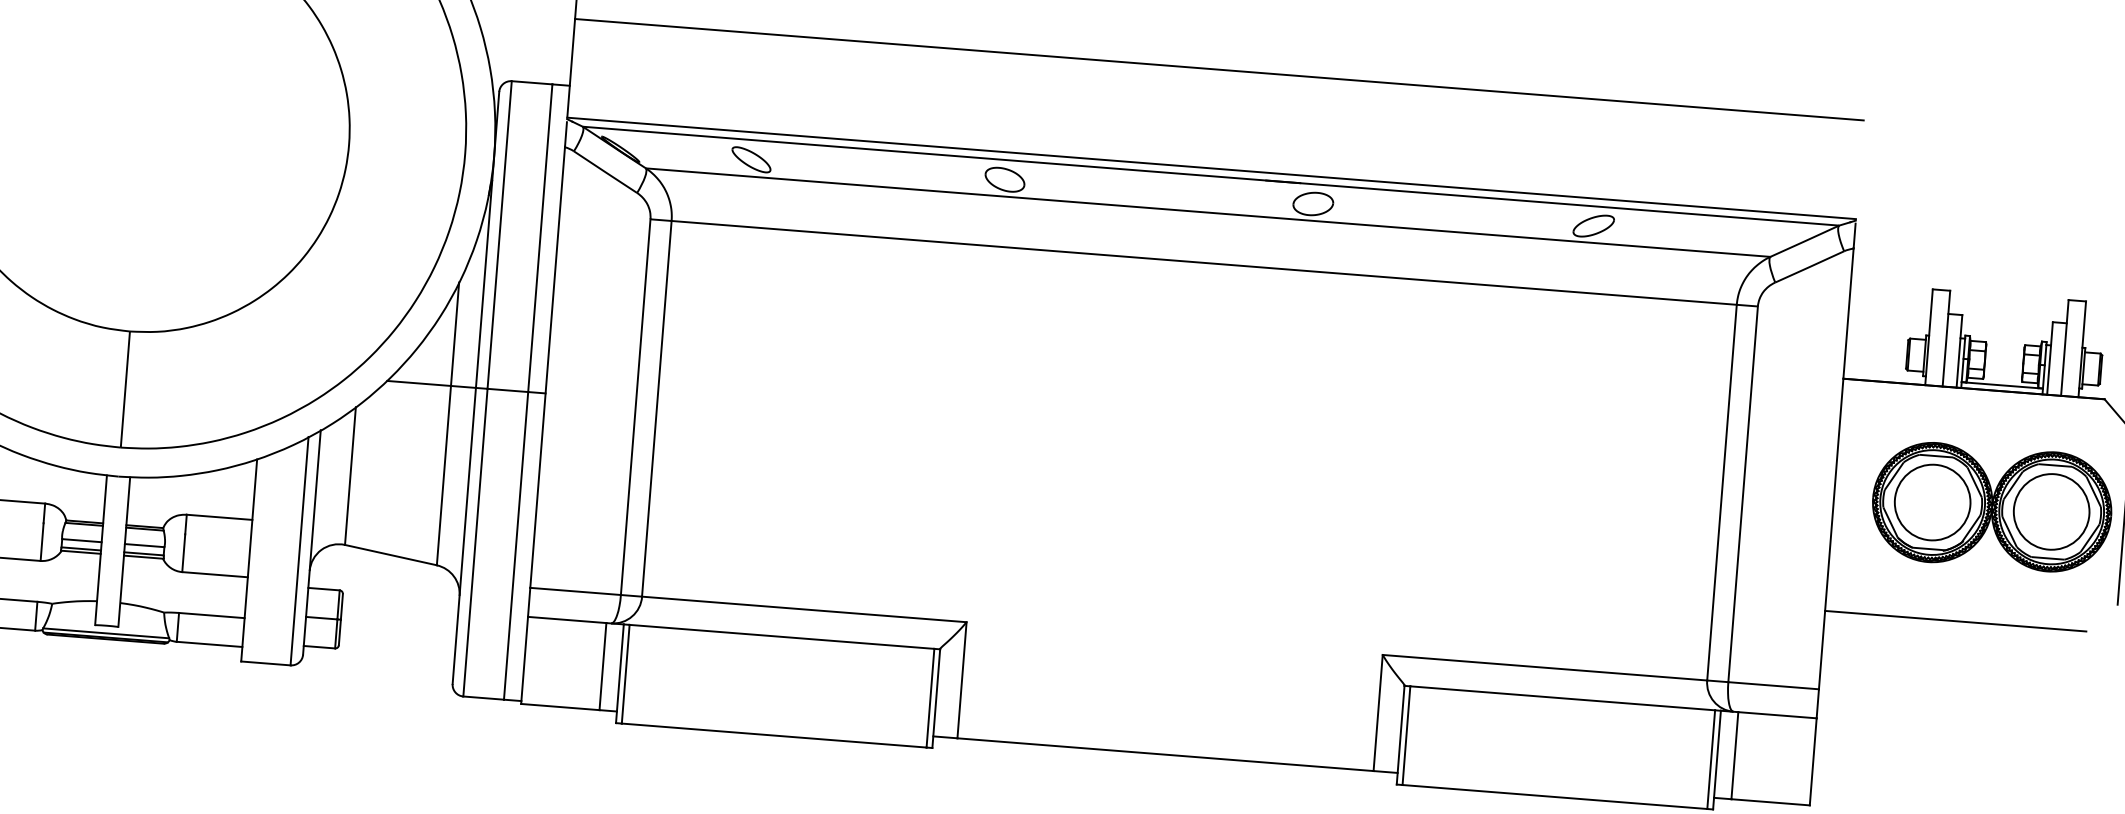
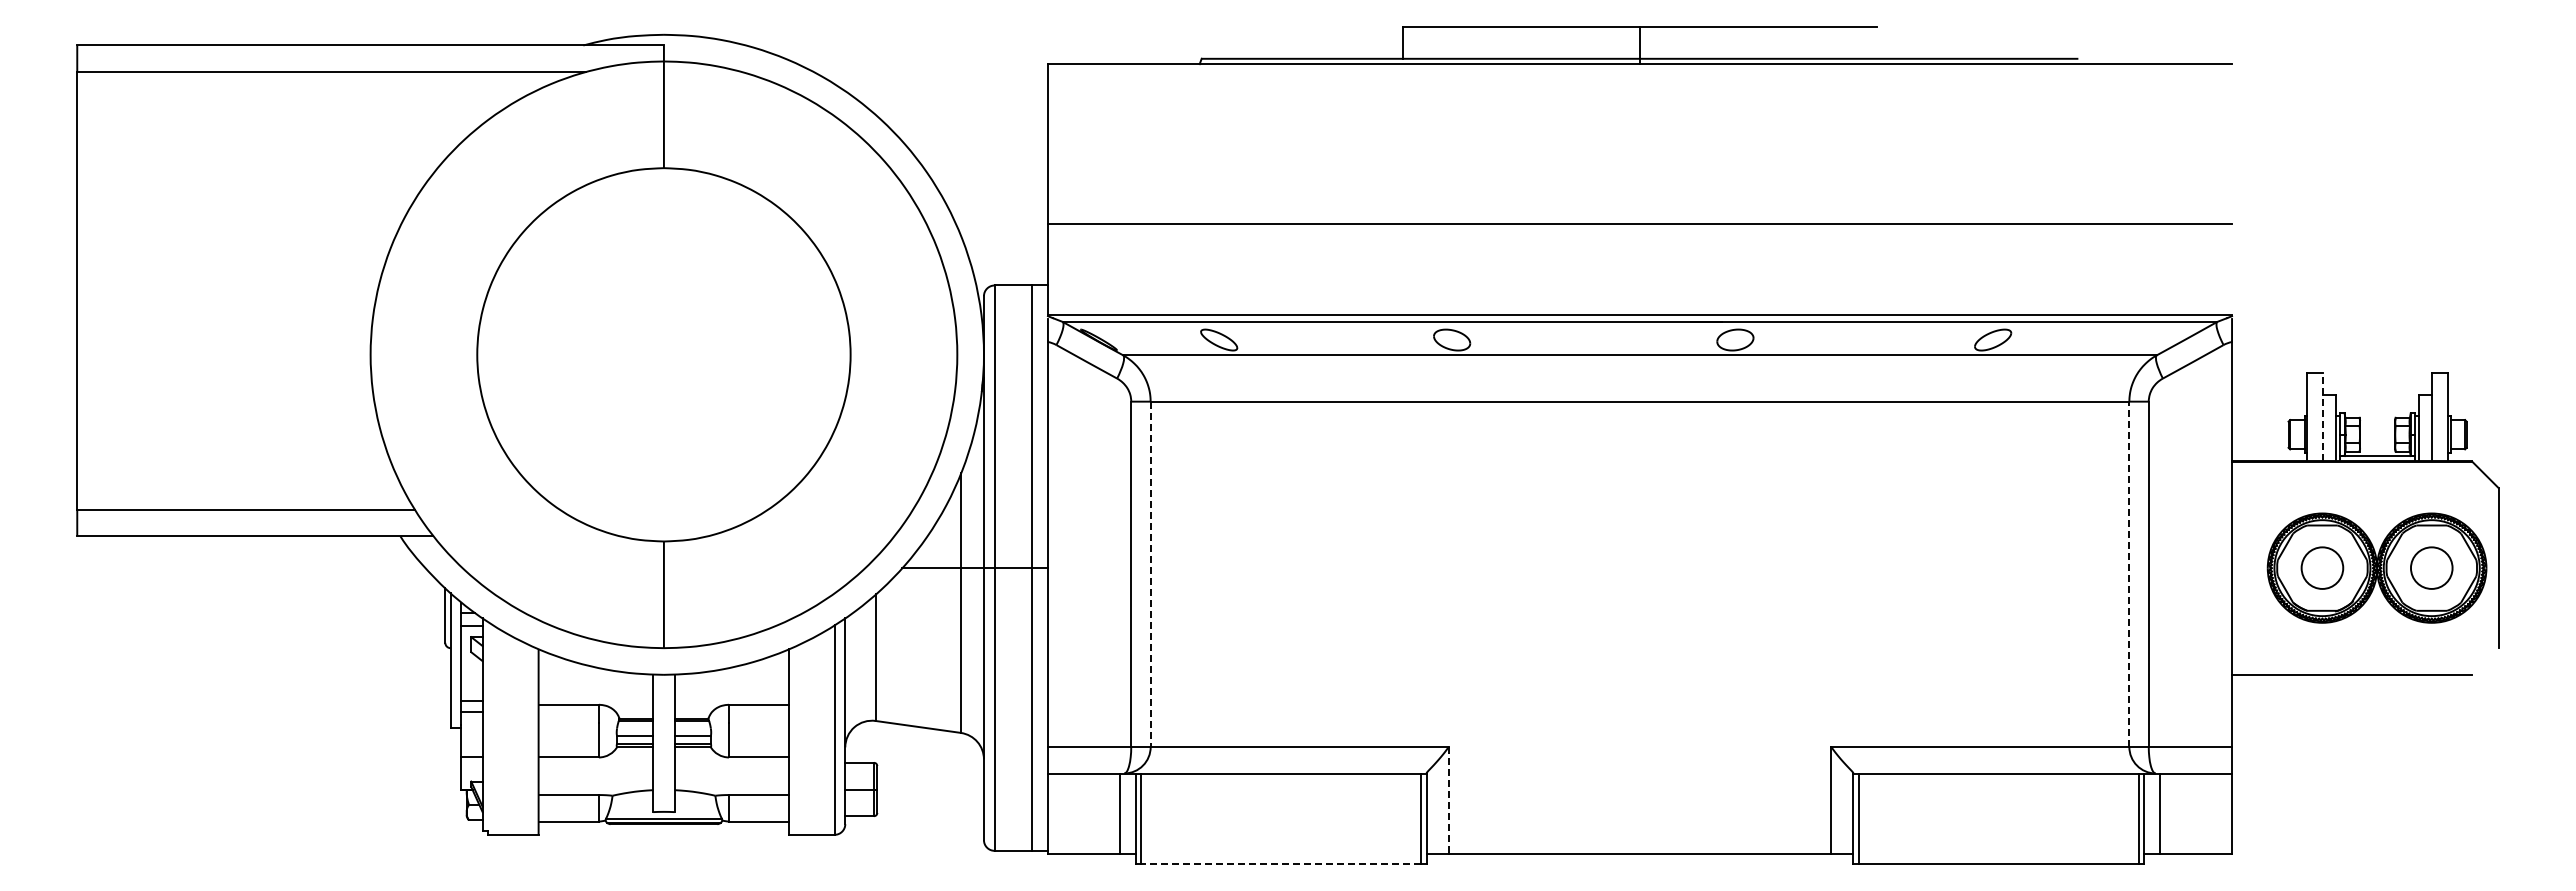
line: (1946, 337) -> (2323, 416), solid -> dashed
line: (656, 409) -> (1150, 574), solid -> dashed
line: (1722, 492) -> (2129, 574), solid -> dashed
circle: (1932, 501) -> (2322, 567), size x0.6
circle: (2051, 511) -> (2431, 567), size x0.6
line: (961, 680) -> (1448, 800), solid -> dashed
line: (773, 735) -> (1280, 864), solid -> dashed

